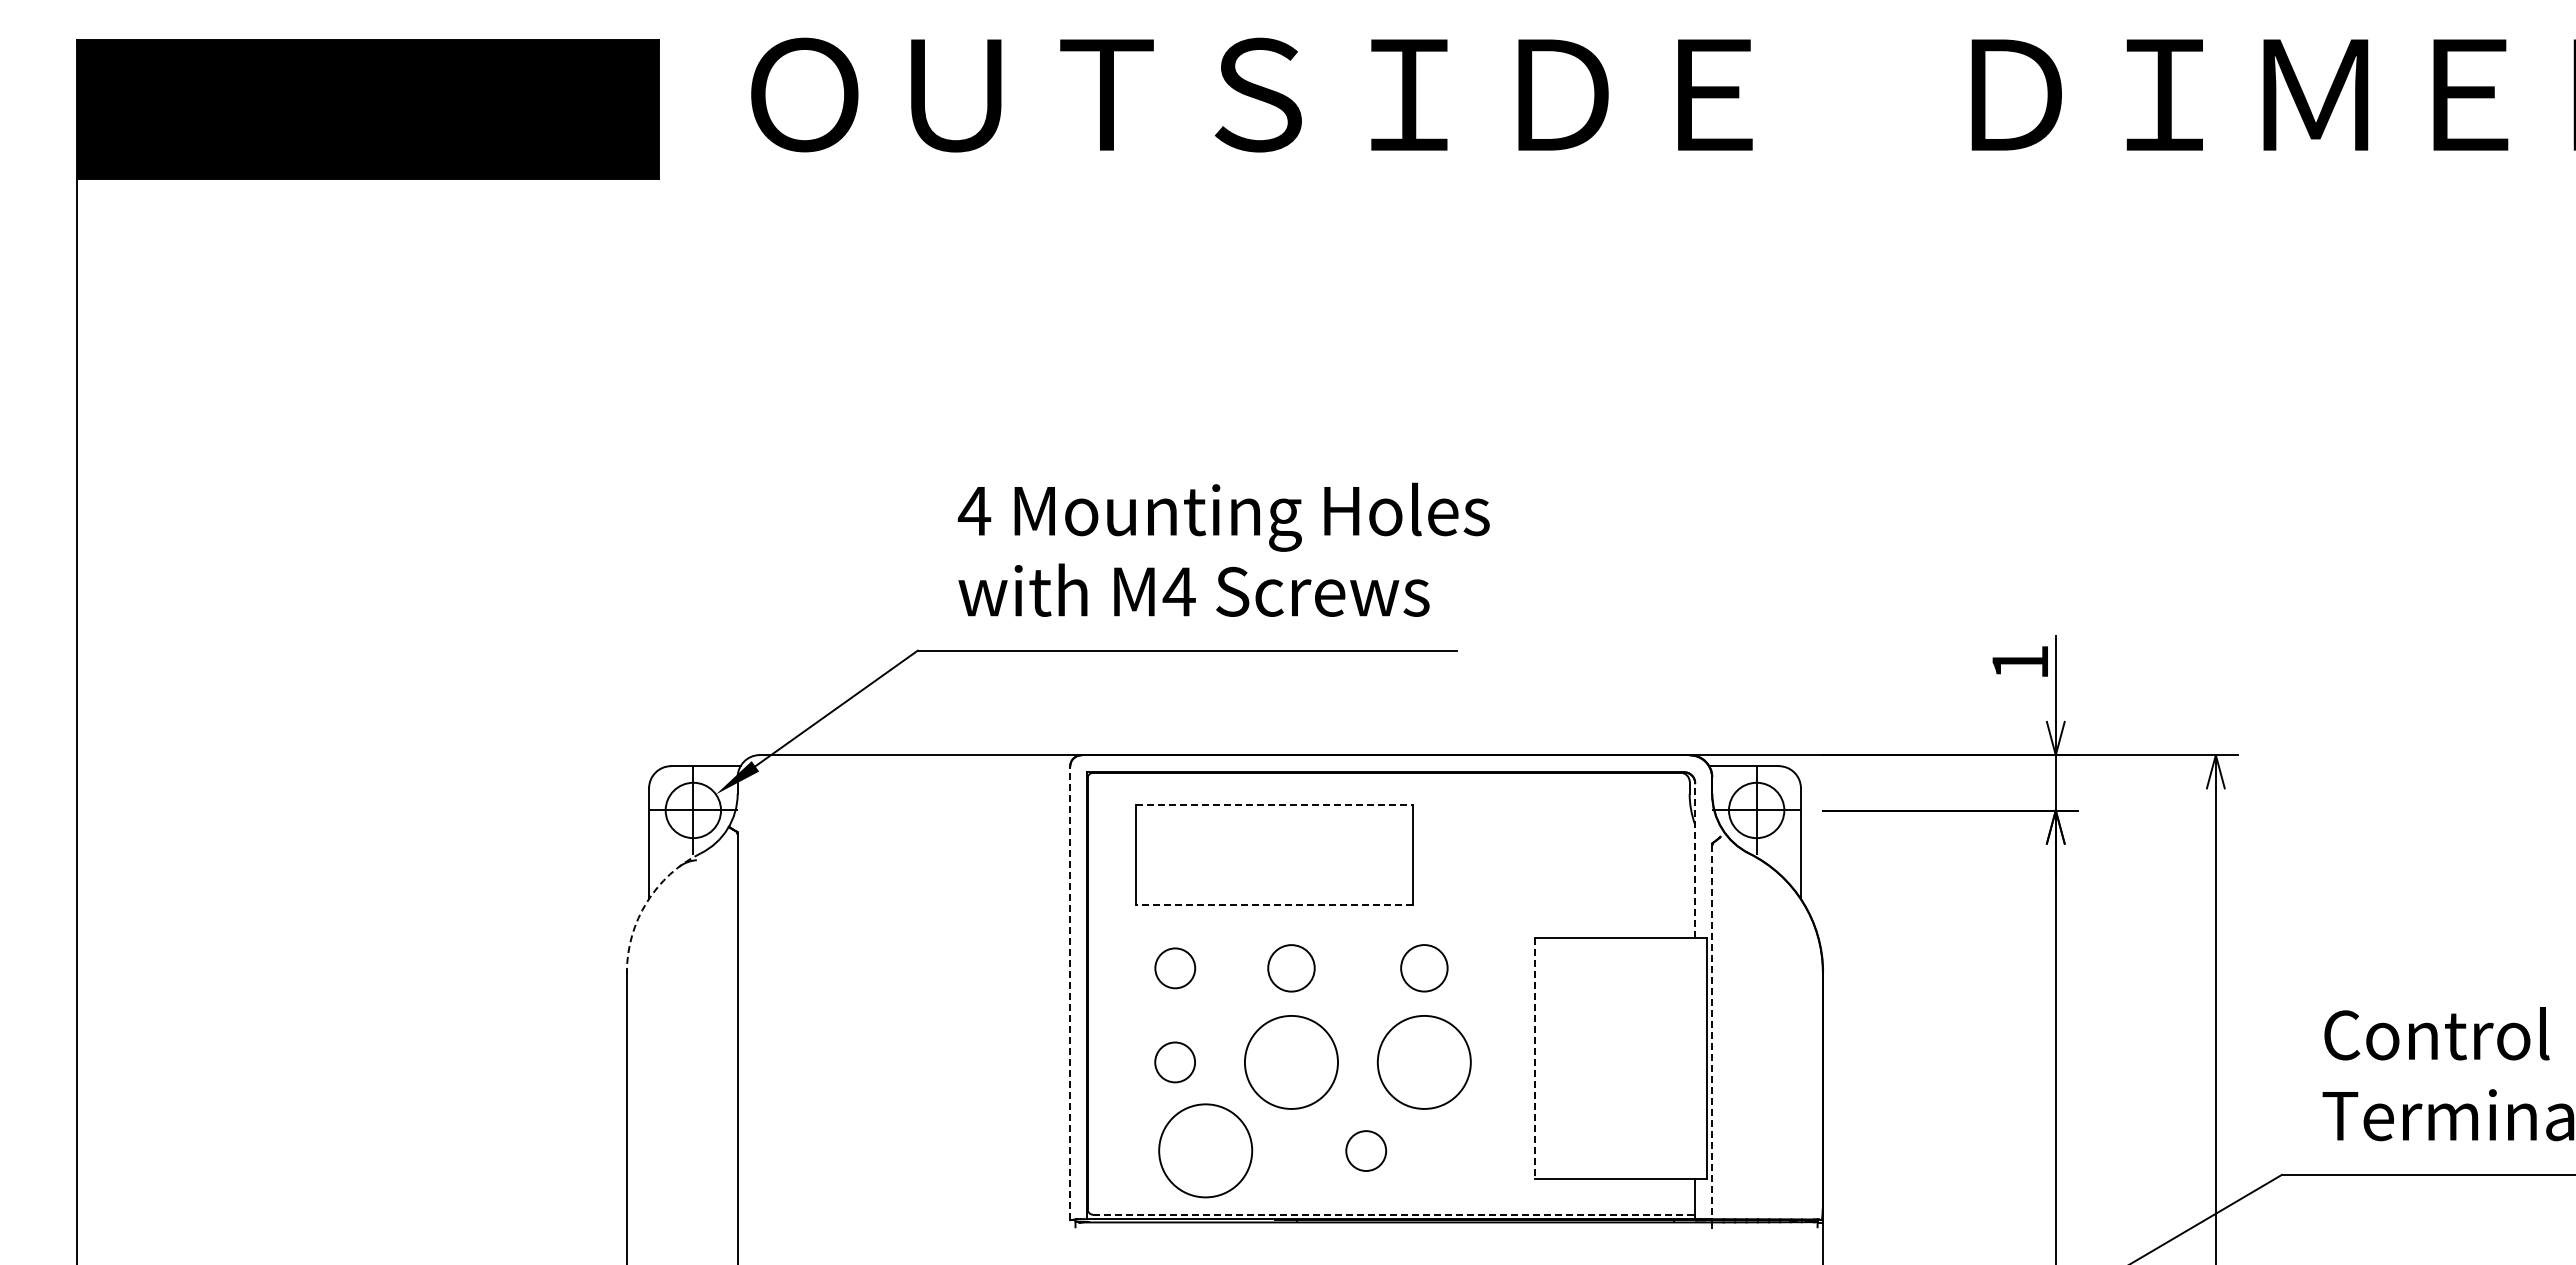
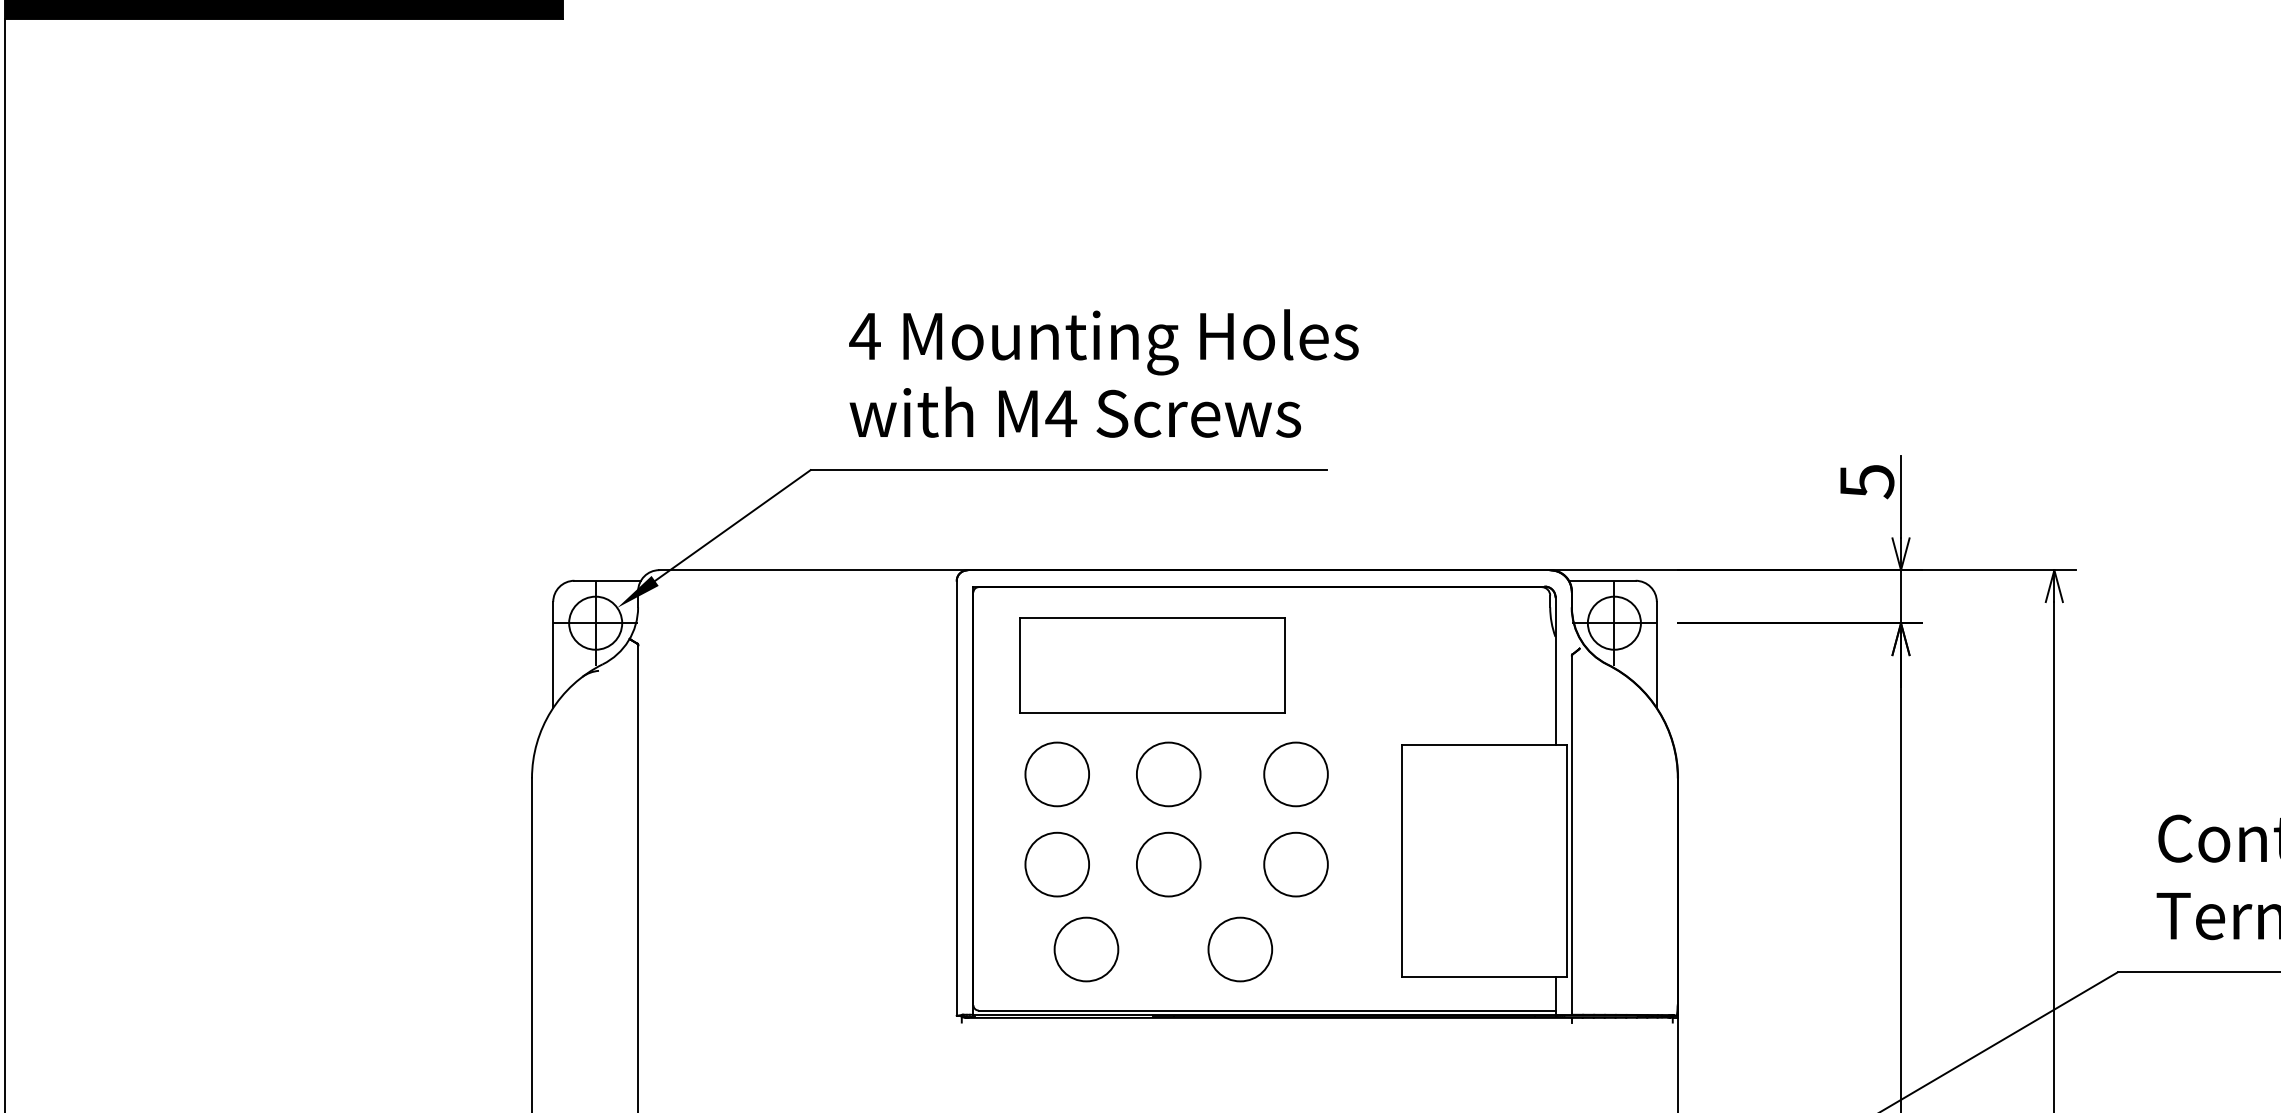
text: (2020, 663) -> (1867, 482), 1 -> 5
line: (1275, 804) -> (1153, 617), dashed -> solid
line: (1695, 860) -> (1555, 671), dashed -> solid
arc: (646, 902) -> (550, 711), dashed -> solid
line: (1274, 904) -> (1152, 713), dashed -> solid
circle: (1175, 968) -> (1057, 774), size x1.67
circle: (1291, 968) -> (1168, 774), size x1.43
circle: (1424, 968) -> (1296, 774), size x1.43
line: (1070, 993) -> (957, 798), dashed -> solid
line: (1712, 1032) -> (1572, 835), dashed -> solid
line: (1535, 1058) -> (1402, 860), dashed -> solid
circle: (1174, 1062) -> (1056, 864), size x1.67
circle: (1291, 1062) -> (1168, 864), size x0.71
circle: (1424, 1062) -> (1296, 864), size x0.71
circle: (1366, 1150) -> (1240, 949), size x1.67
circle: (1205, 1151) -> (1086, 949), size x0.71
line: (1394, 1214) -> (1267, 1010), dashed -> solid

